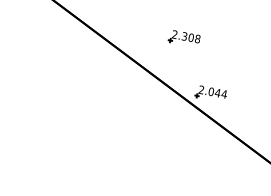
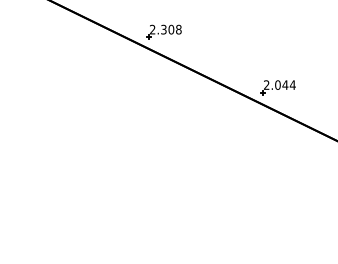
part: (184, 38) -> (163, 31), moved

